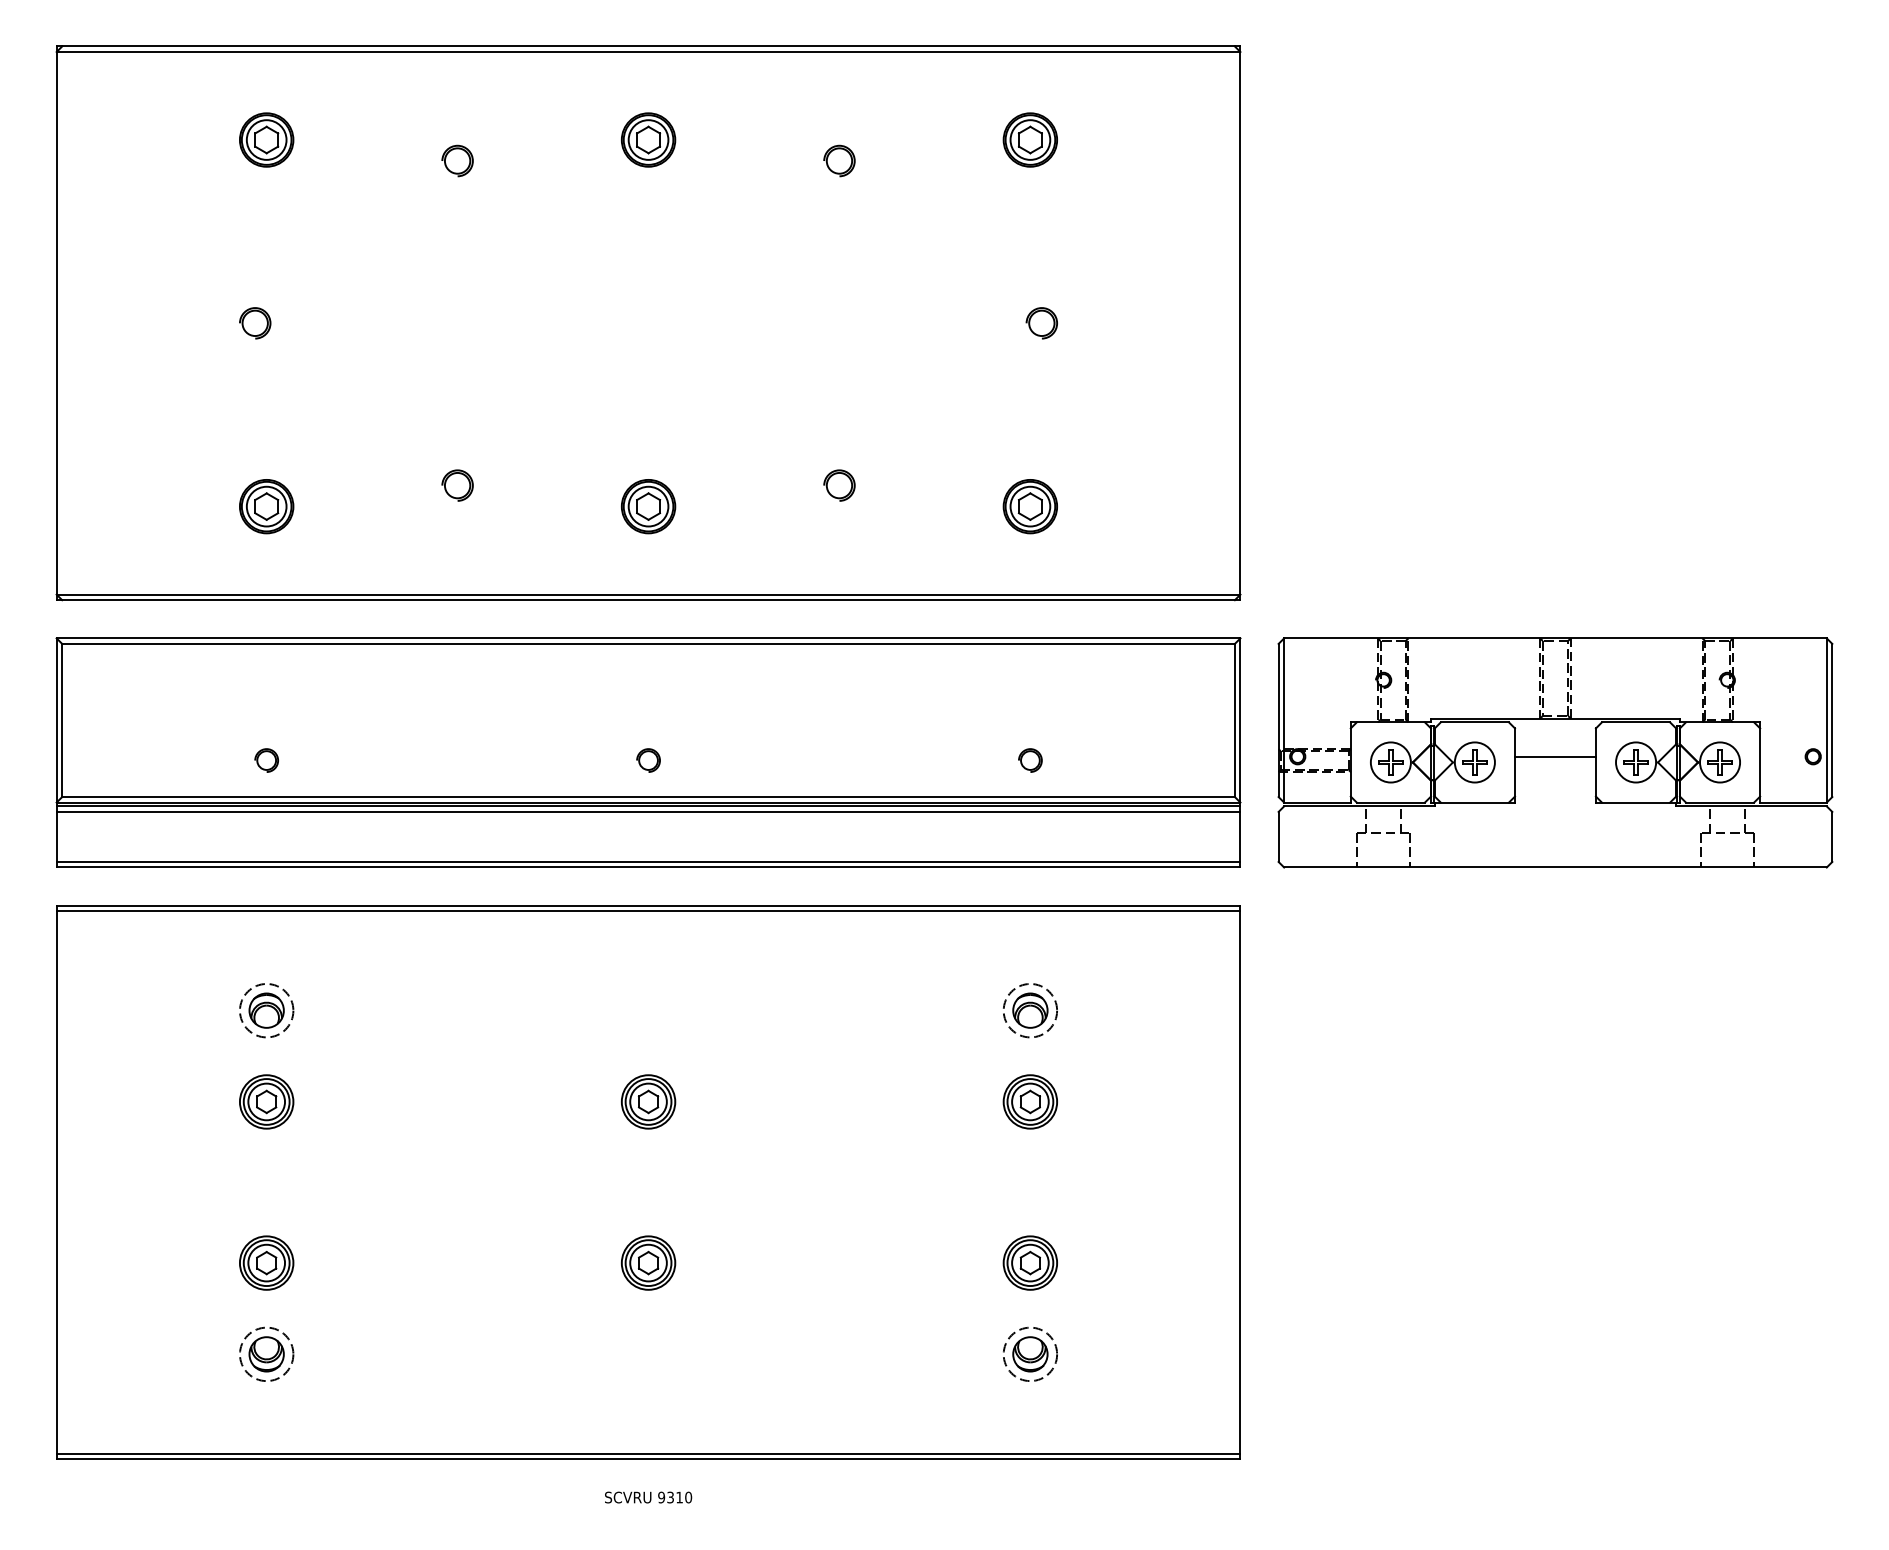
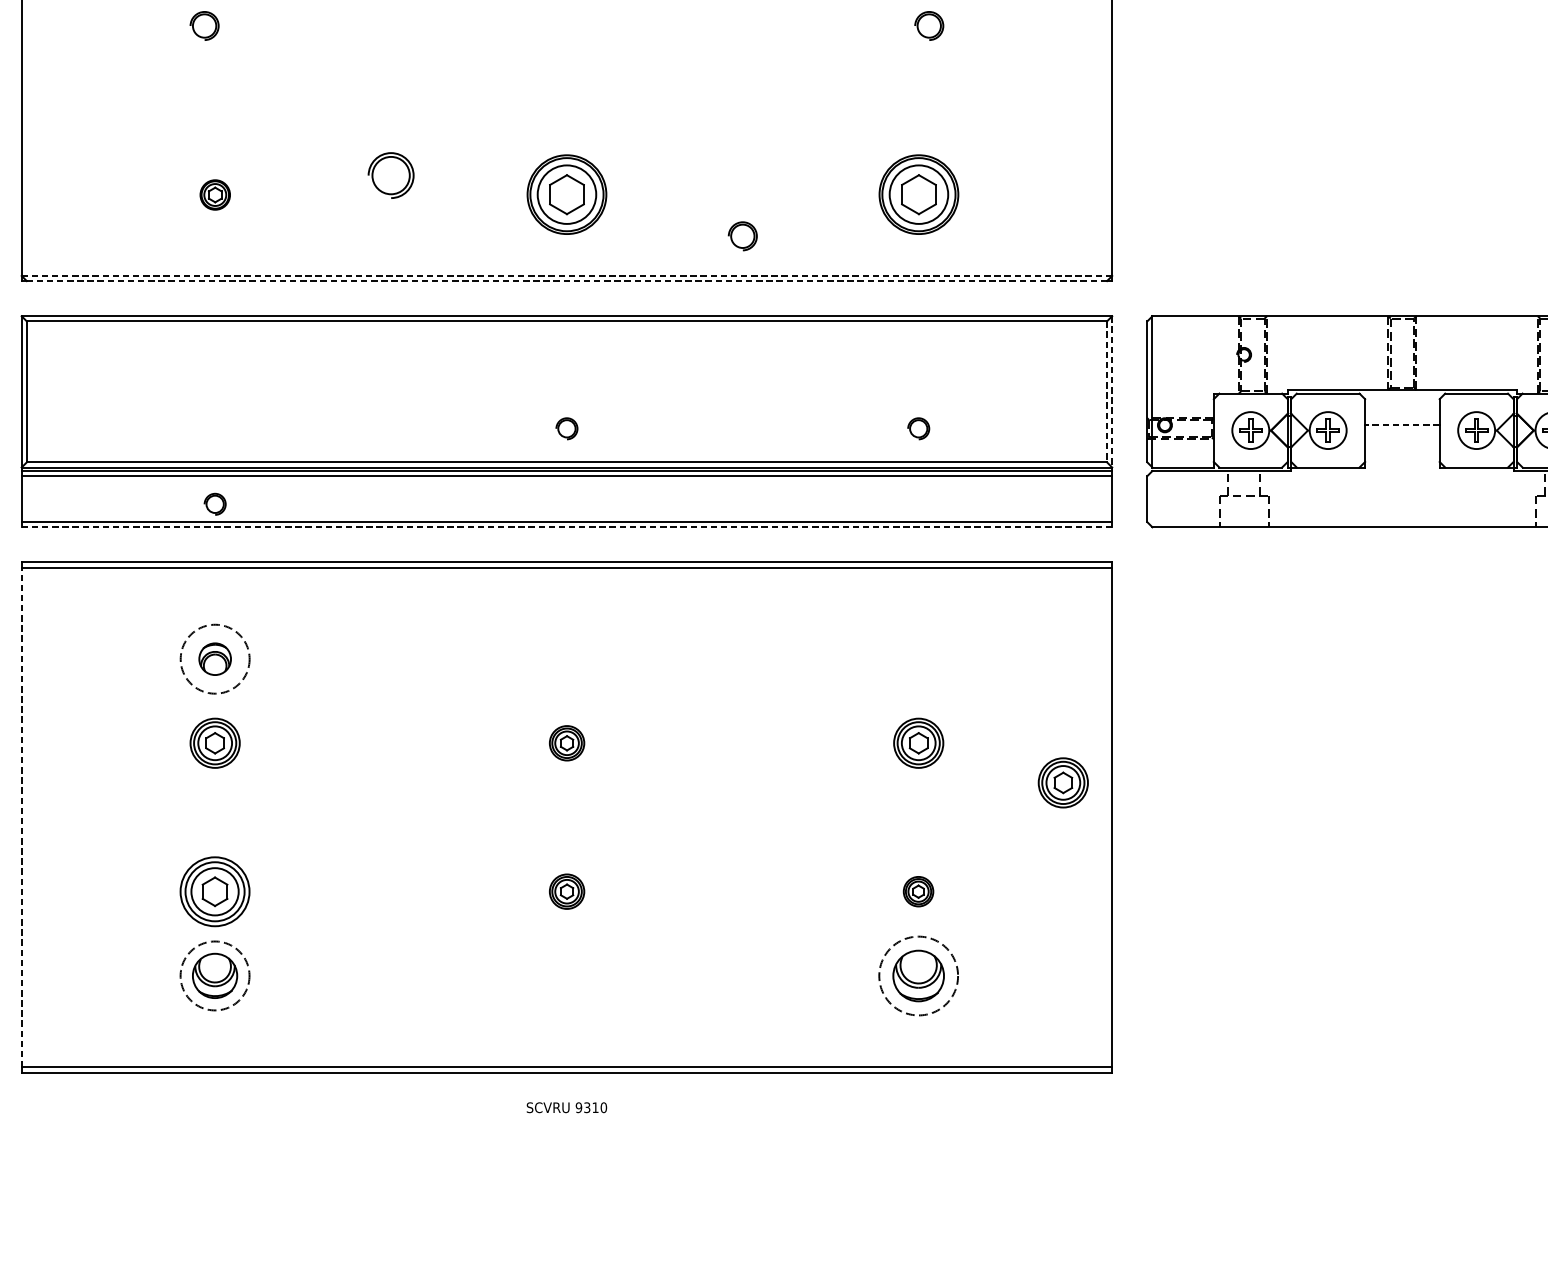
part: (457, 485) -> (390, 175), size x1.6
part: (839, 485) -> (742, 236), moved
part: (266, 506) -> (215, 194), size x0.6
part: (648, 506) -> (566, 194), size x1.6
part: (1029, 506) -> (917, 194), size x1.6
line: (648, 594) -> (566, 275), solid -> dashed
line: (648, 600) -> (566, 281), solid -> dashed
line: (1234, 720) -> (1106, 391), solid -> dashed
line: (1240, 720) -> (1112, 391), solid -> dashed
line: (1554, 756) -> (1401, 425), solid -> dashed
part: (266, 760) -> (215, 504), moved
line: (648, 867) -> (566, 527), solid -> dashed
circle: (266, 1010) -> (215, 659), size x1.4
part: (1030, 1010) -> (918, 659), removed
part: (648, 1101) -> (566, 742), size x0.7
part: (1186, 1144) -> (1062, 782), added
line: (56, 1182) -> (21, 817), solid -> dashed
part: (266, 1262) -> (215, 891), size x1.4
part: (648, 1262) -> (566, 891), size x0.7
part: (1029, 1262) -> (917, 891), size x0.6
part: (266, 1353) -> (215, 975), size x1.4
part: (1030, 1353) -> (918, 975), size x1.6

